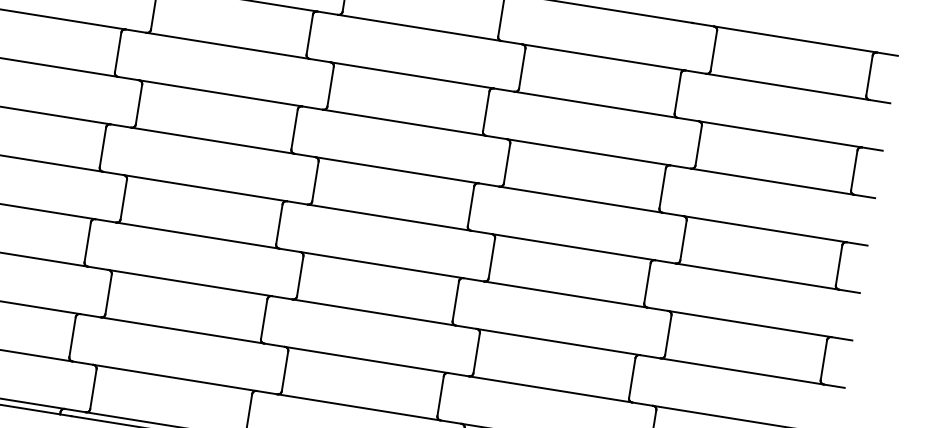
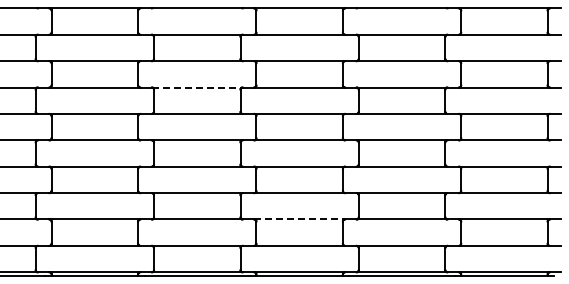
line: (221, 93) -> (197, 87), solid -> dashed
line: (368, 360) -> (300, 219), solid -> dashed

